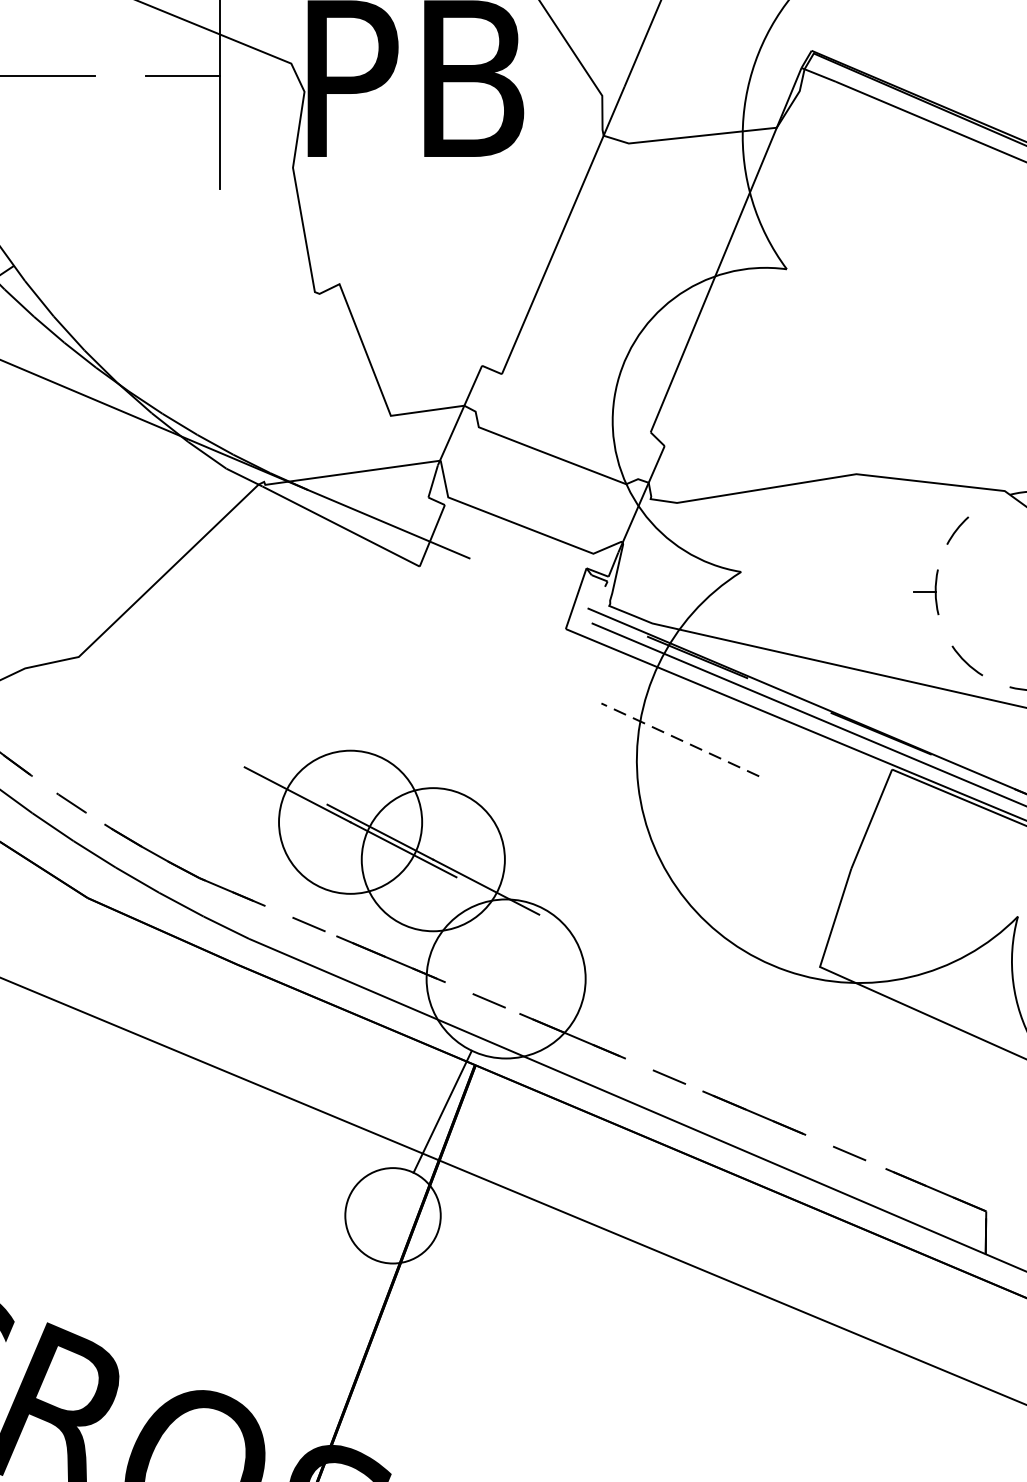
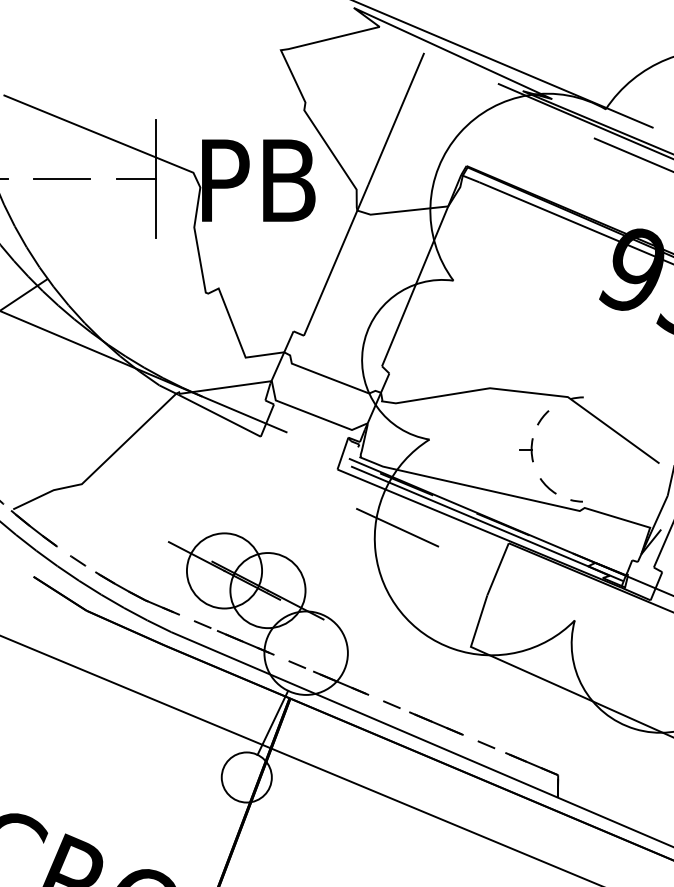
line: (680, 739) -> (397, 527), dashed -> solid

